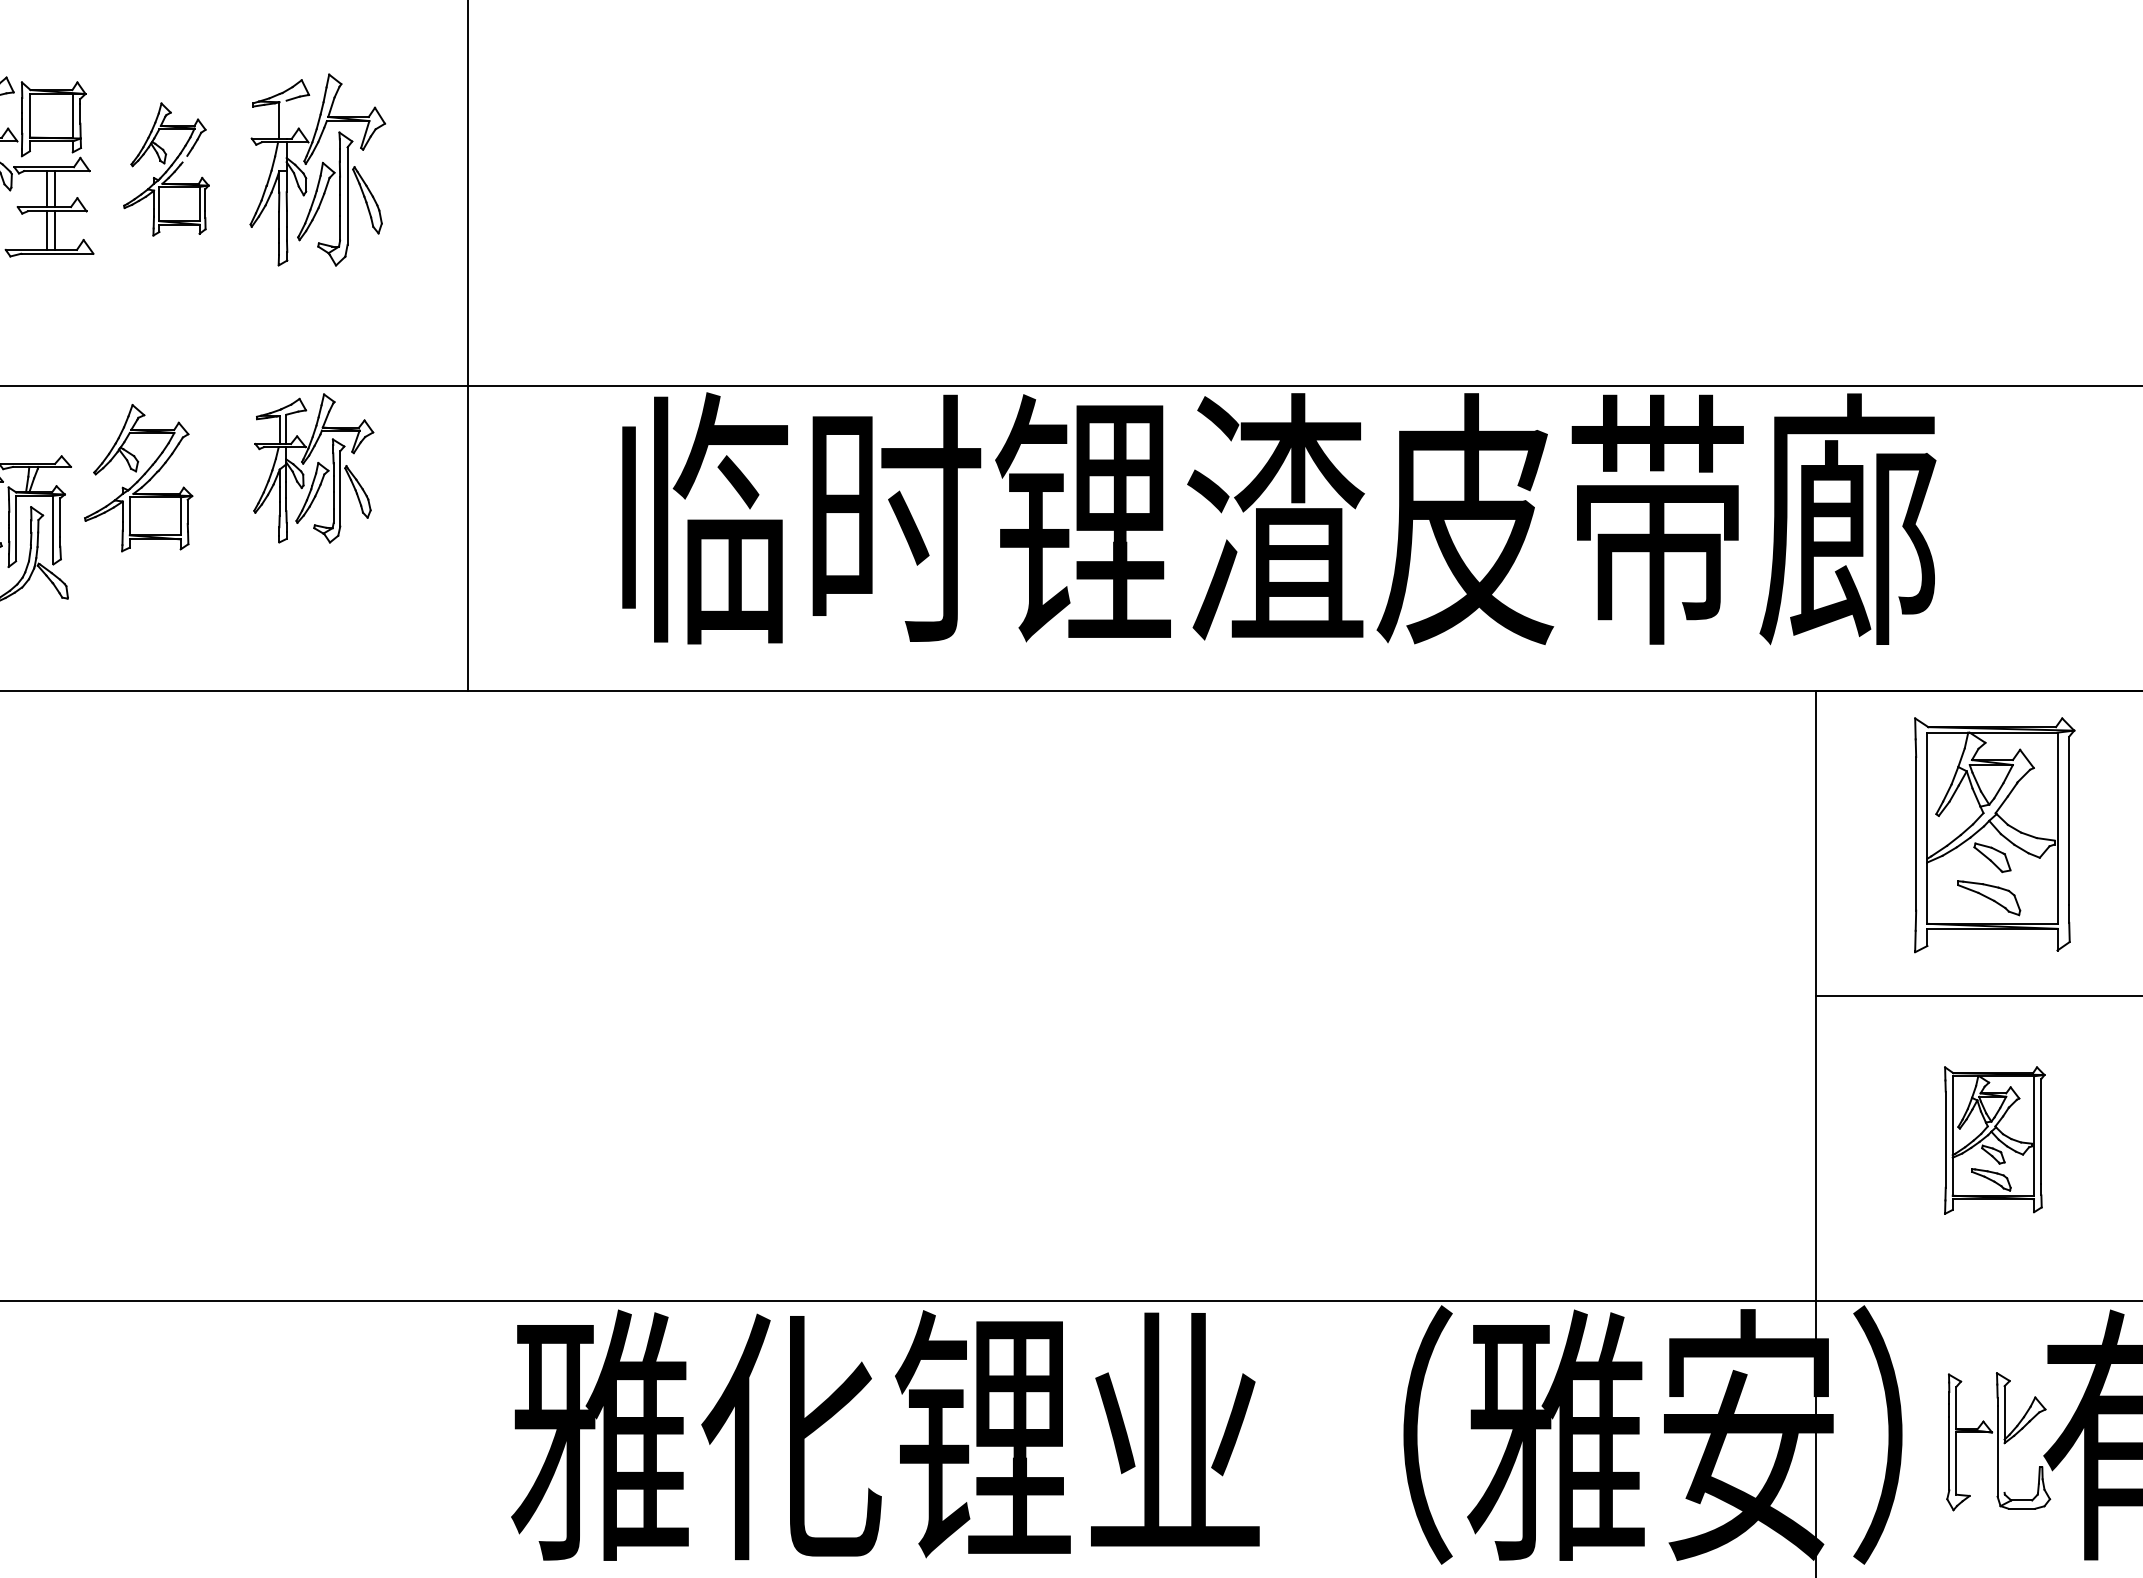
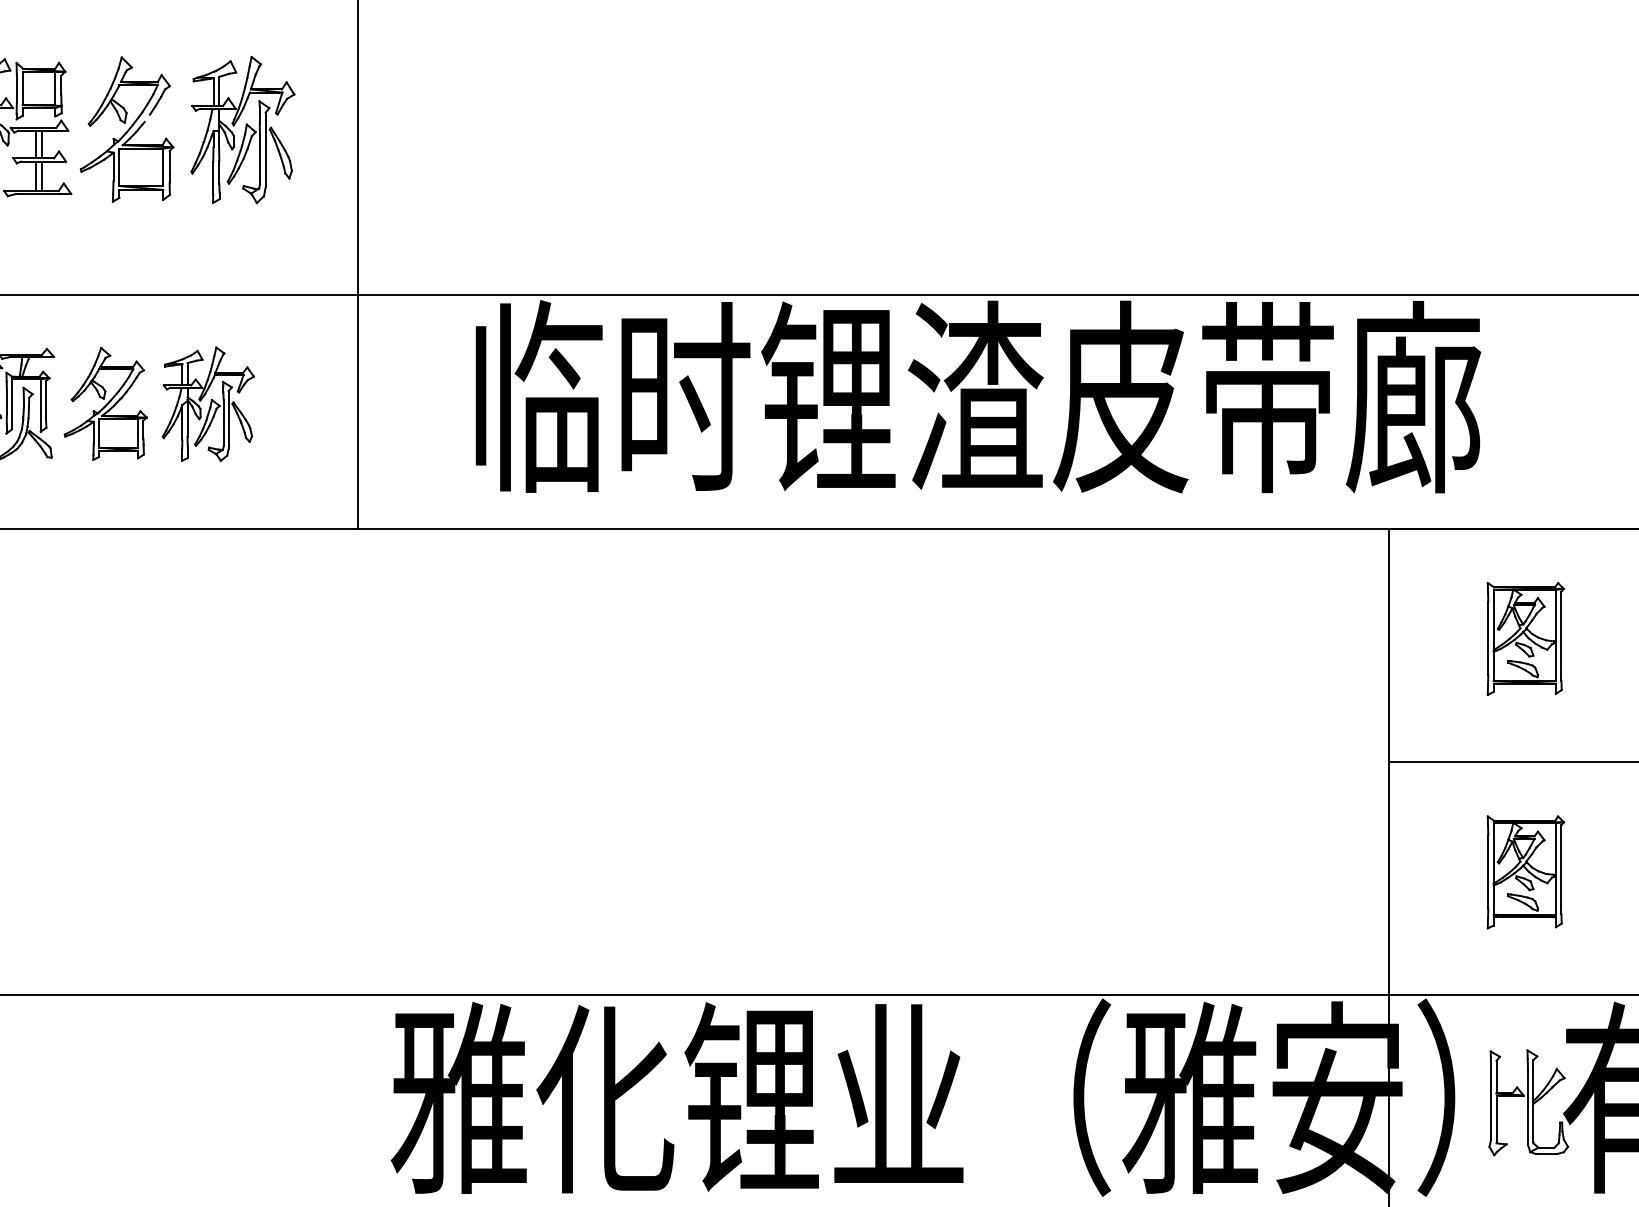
line: (286, 119) -> (218, 91), added
part: (166, 169) -> (127, 129), size x1.43
part: (313, 468) -> (208, 404), moved
part: (138, 478) -> (105, 404), moved
part: (1994, 835) -> (1525, 639), size x0.62
line: (2004, 1467) -> (1533, 1122), added

